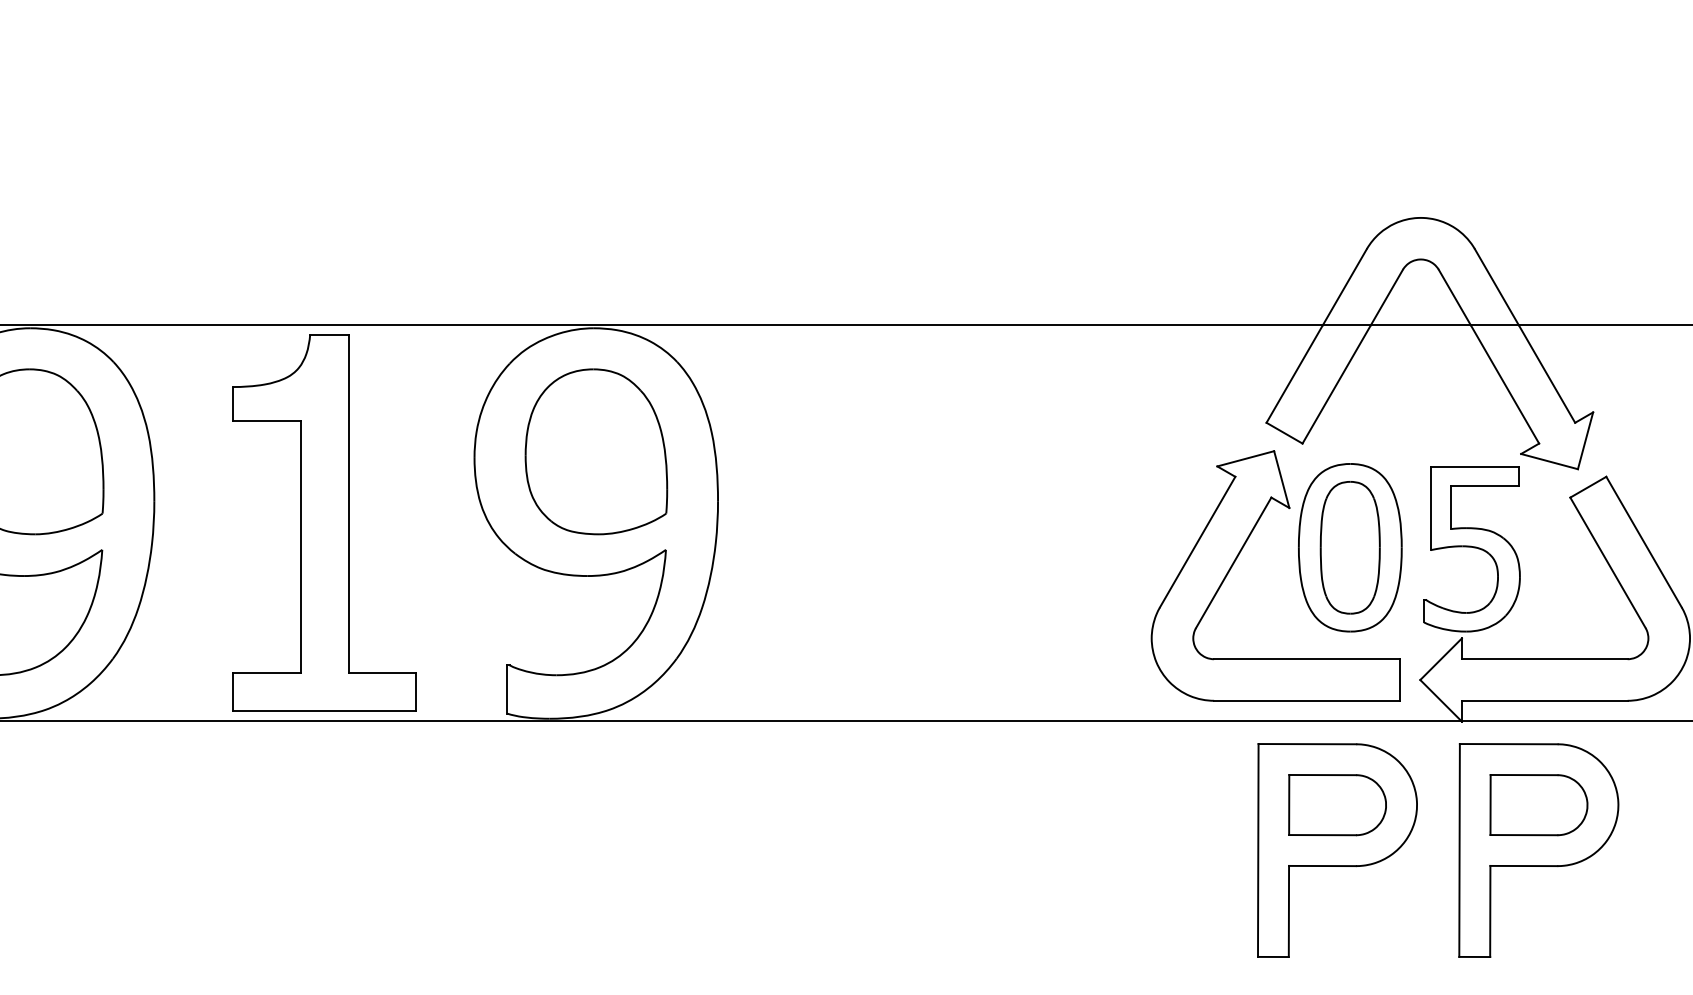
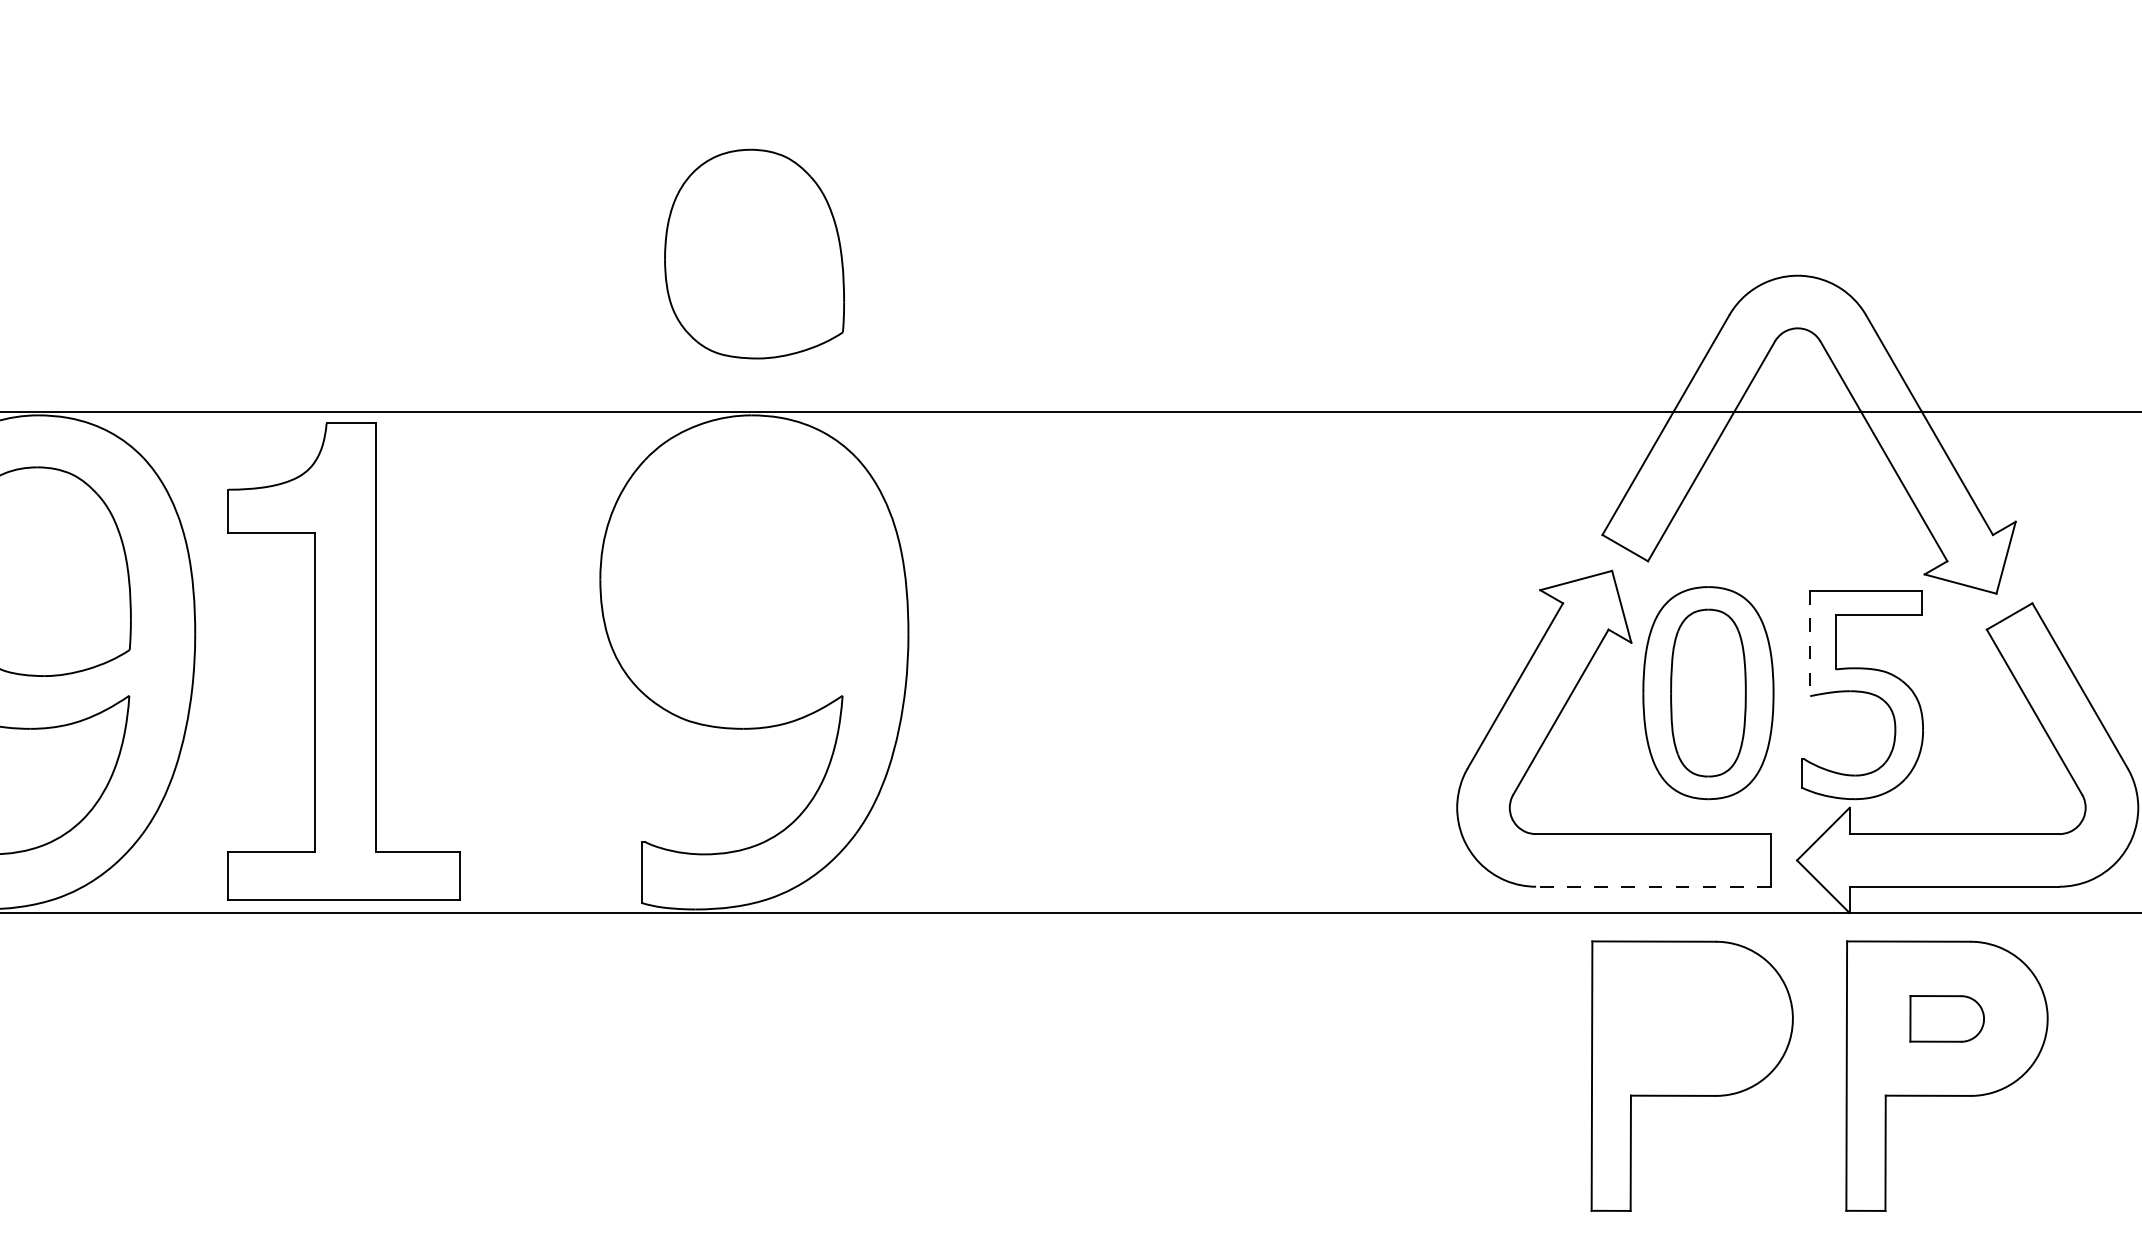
part: (596, 451) -> (754, 253), moved
line: (1430, 509) -> (1809, 644), solid -> dashed
part: (324, 522) -> (344, 661), moved
line: (1306, 700) -> (1653, 886), solid -> dashed
part: (1337, 805) -> (1692, 1019), removed
part: (1538, 805) -> (1946, 1019), size x0.6

